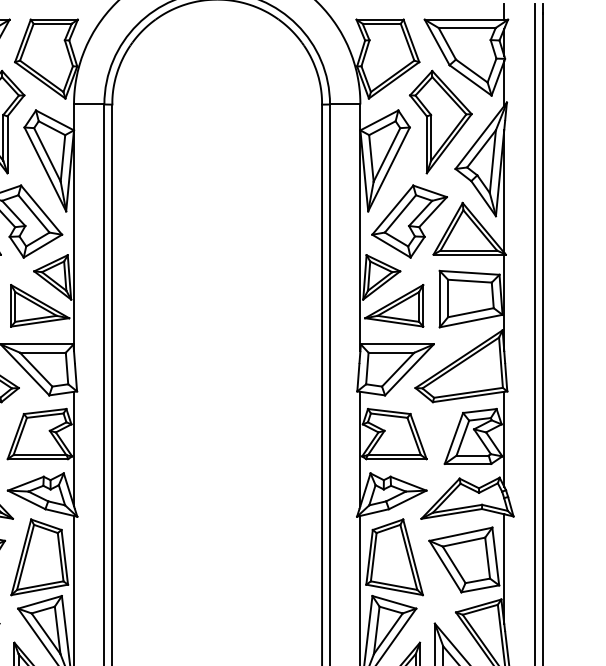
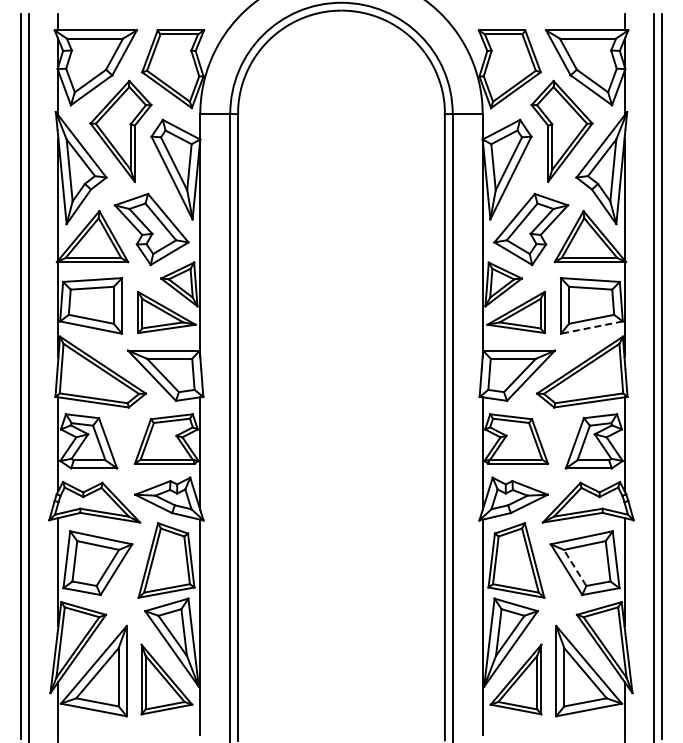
line: (470, 321) -> (591, 327), solid -> dashed
line: (453, 564) -> (574, 567), solid -> dashed

